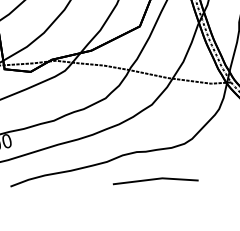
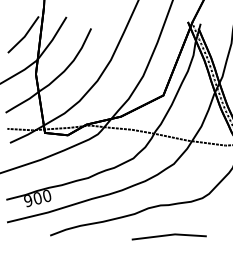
line: (154, 180) -> (168, 236), moved

